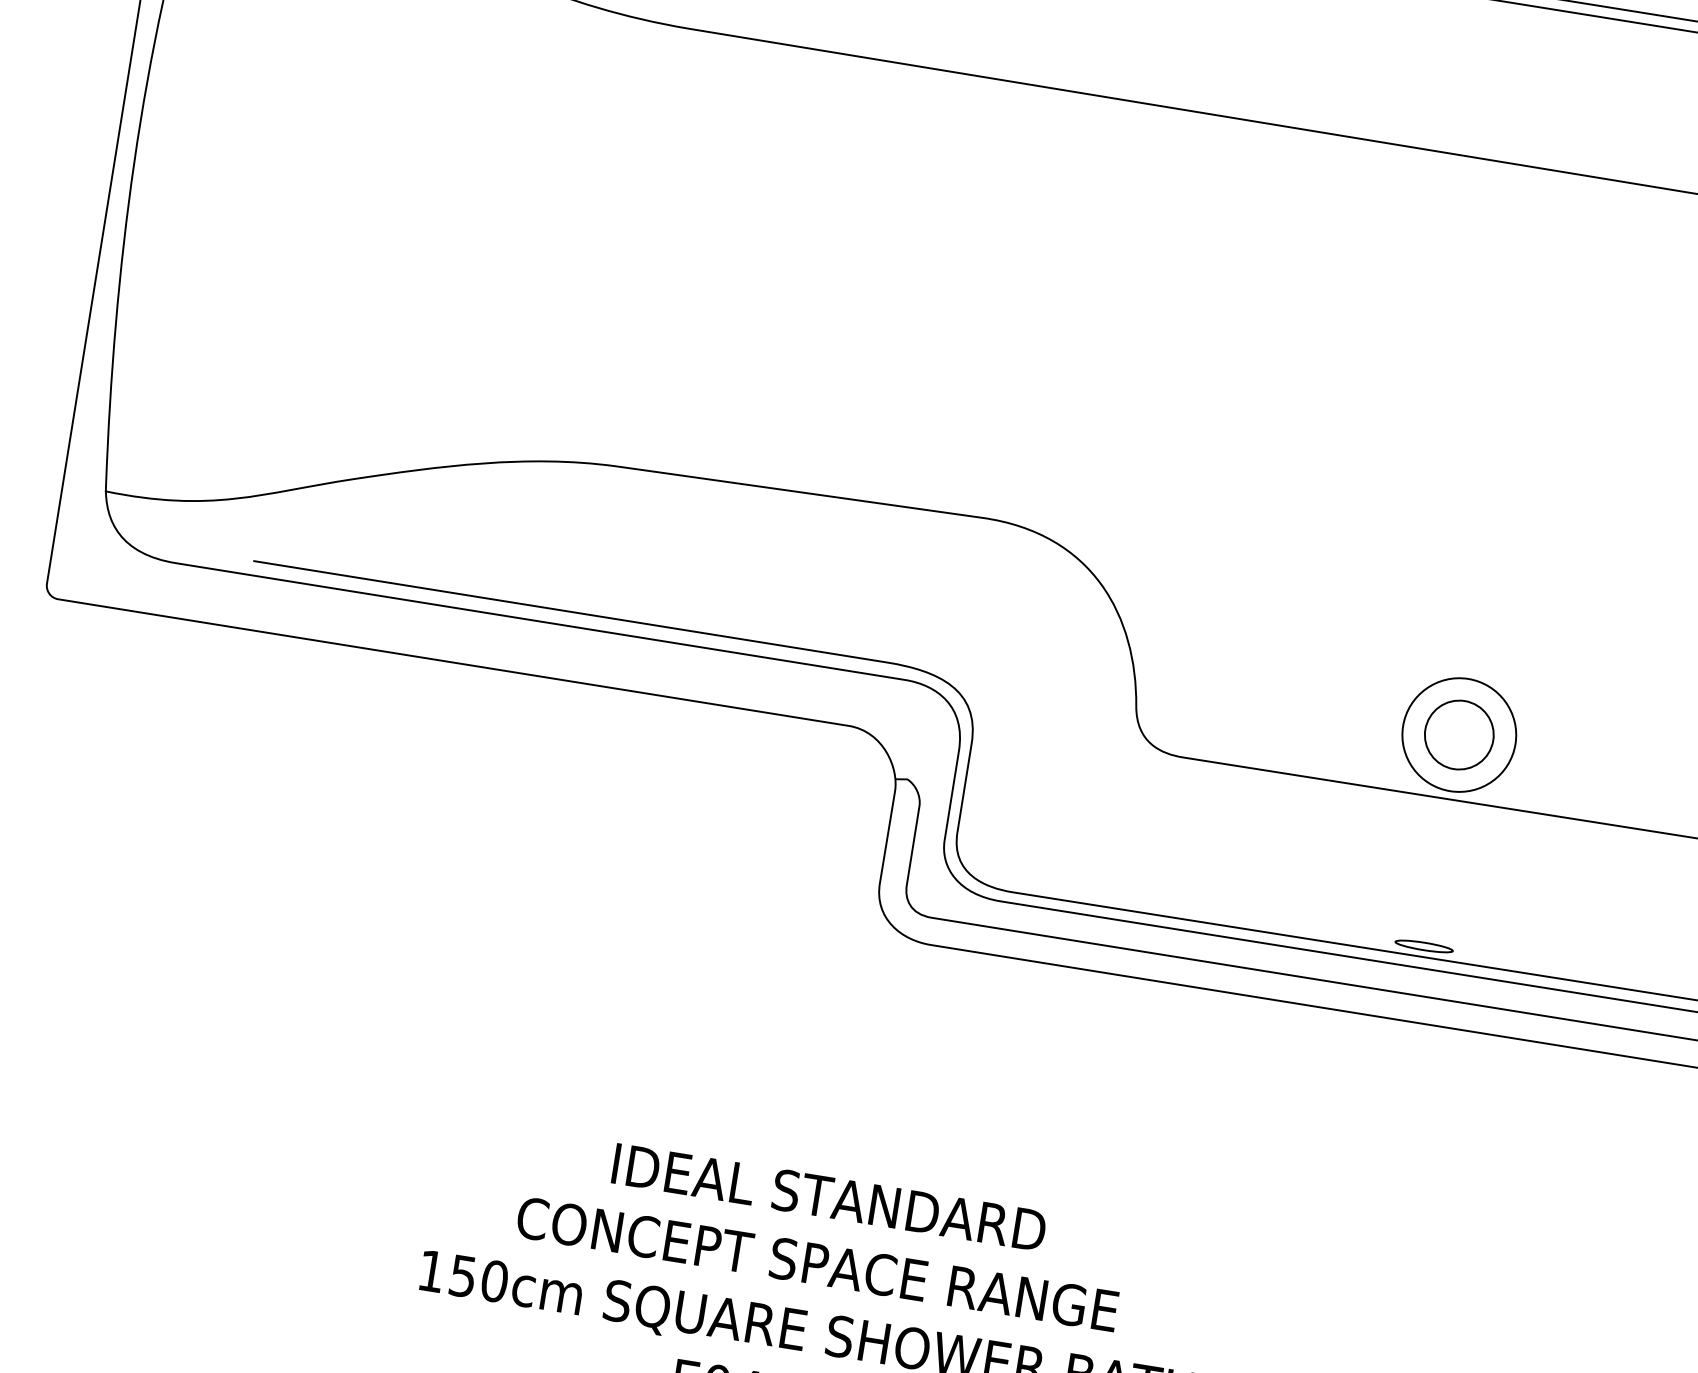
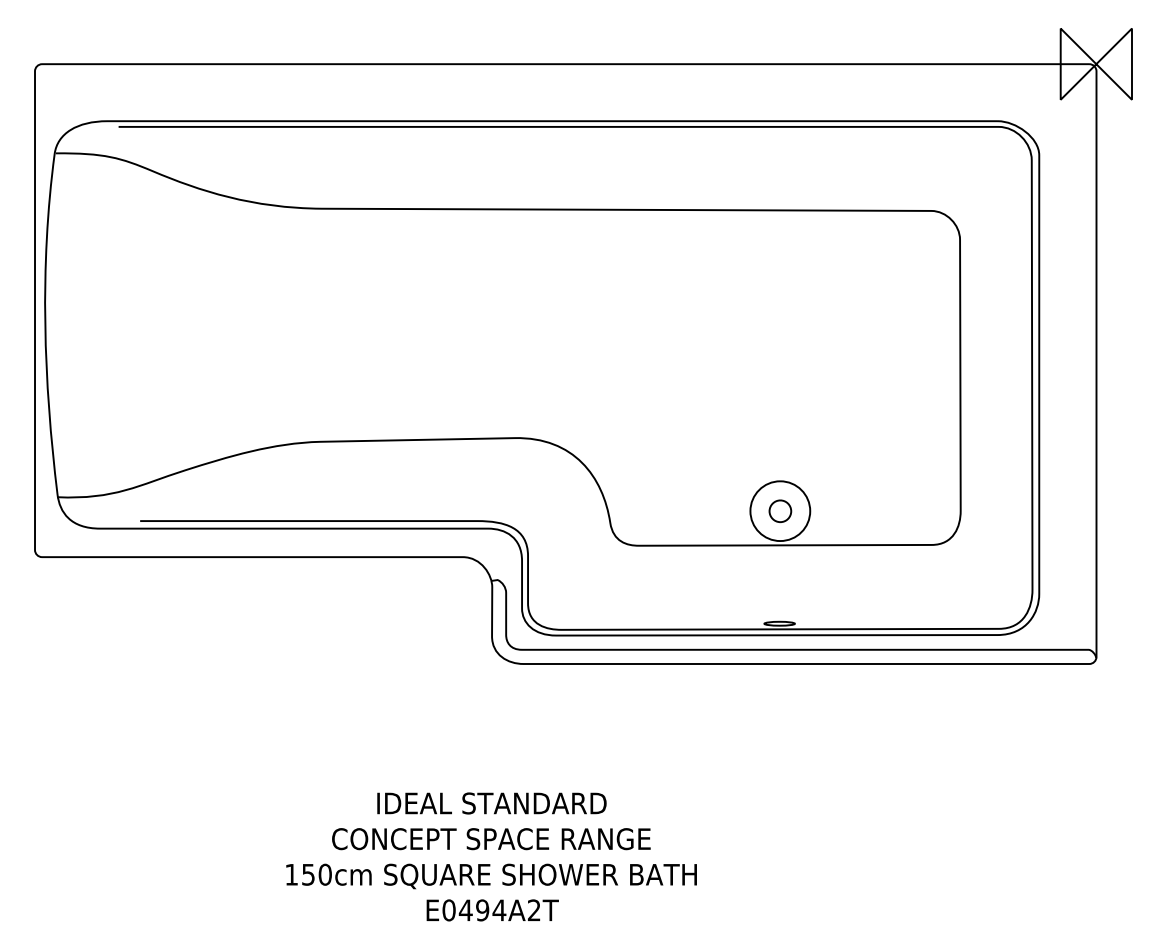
part: (1459, 735) -> (780, 511), size x0.6

